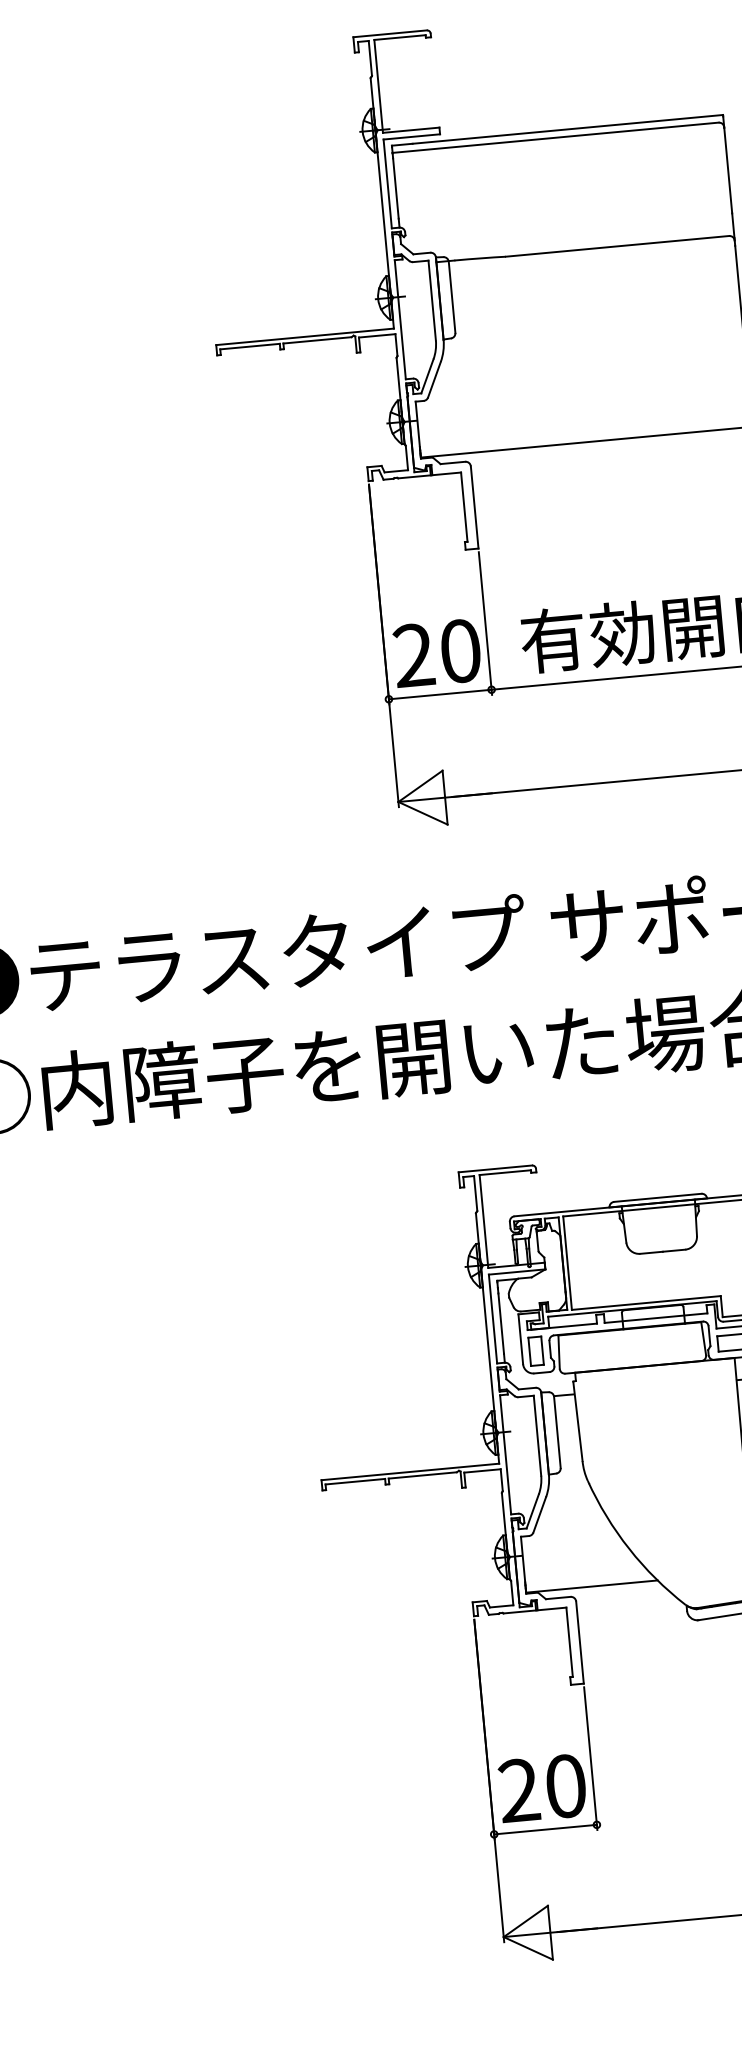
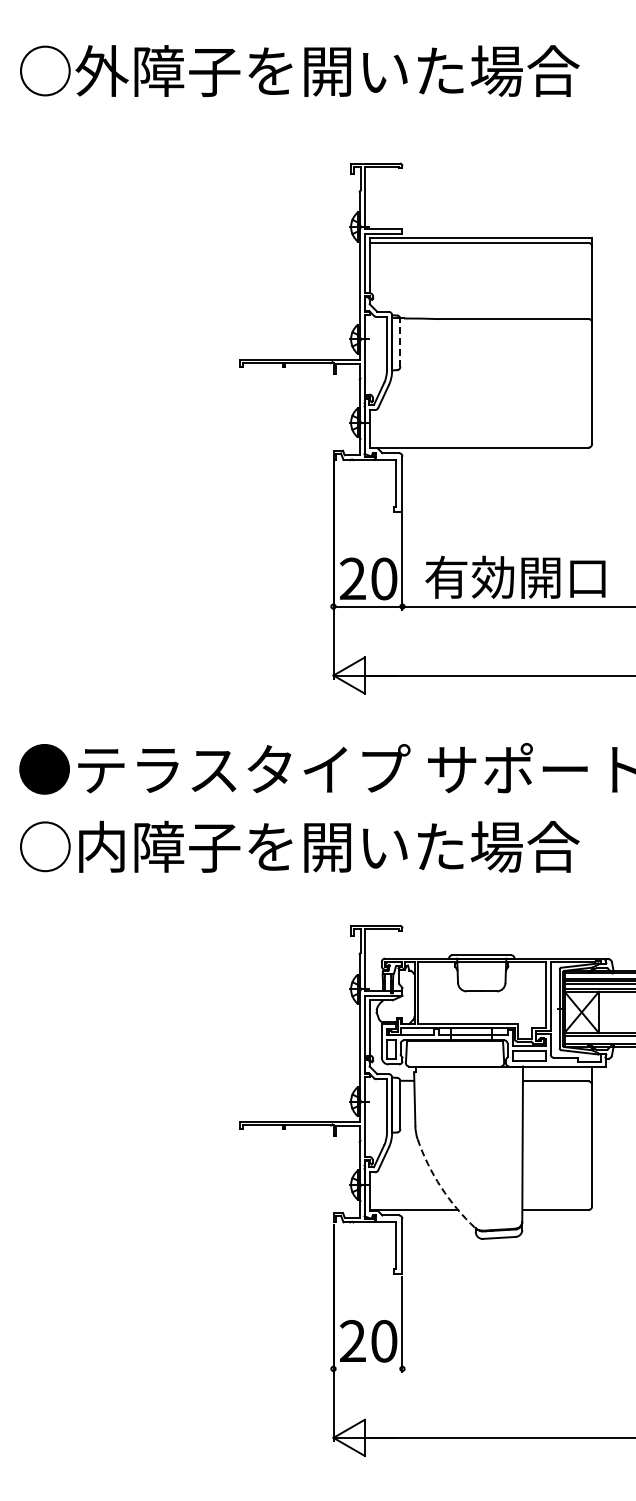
line: (452, 296) -> (400, 342), solid -> dashed
arc: (629, 1549) -> (441, 1187), solid -> dashed
line: (544, 1829) -> (367, 1368), removed

